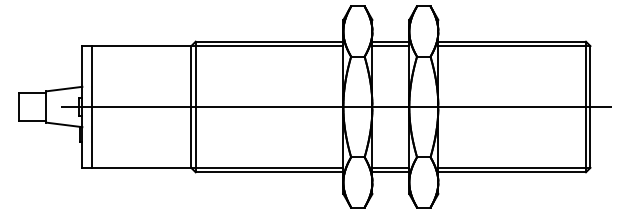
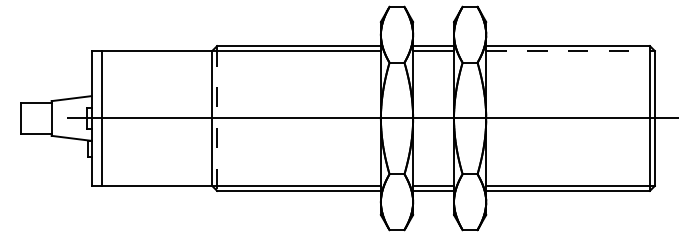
line: (515, 46) -> (571, 51), solid -> dashed
line: (196, 107) -> (217, 118), solid -> dashed

